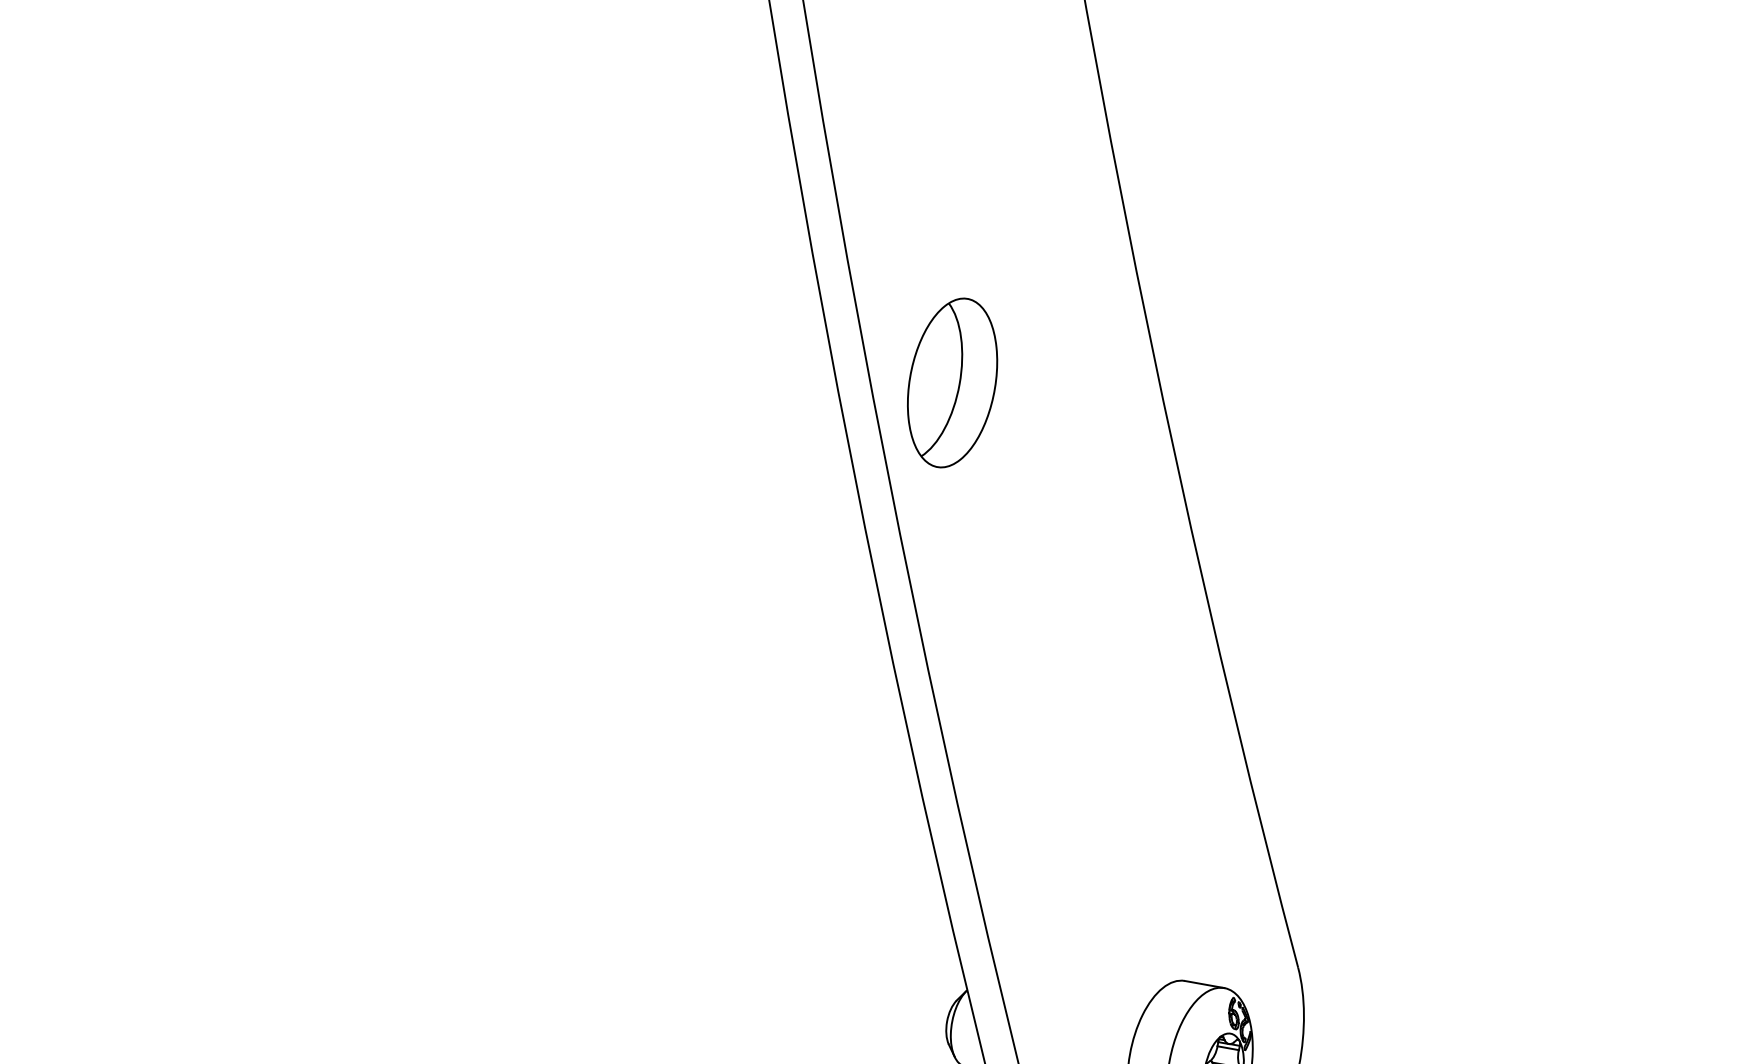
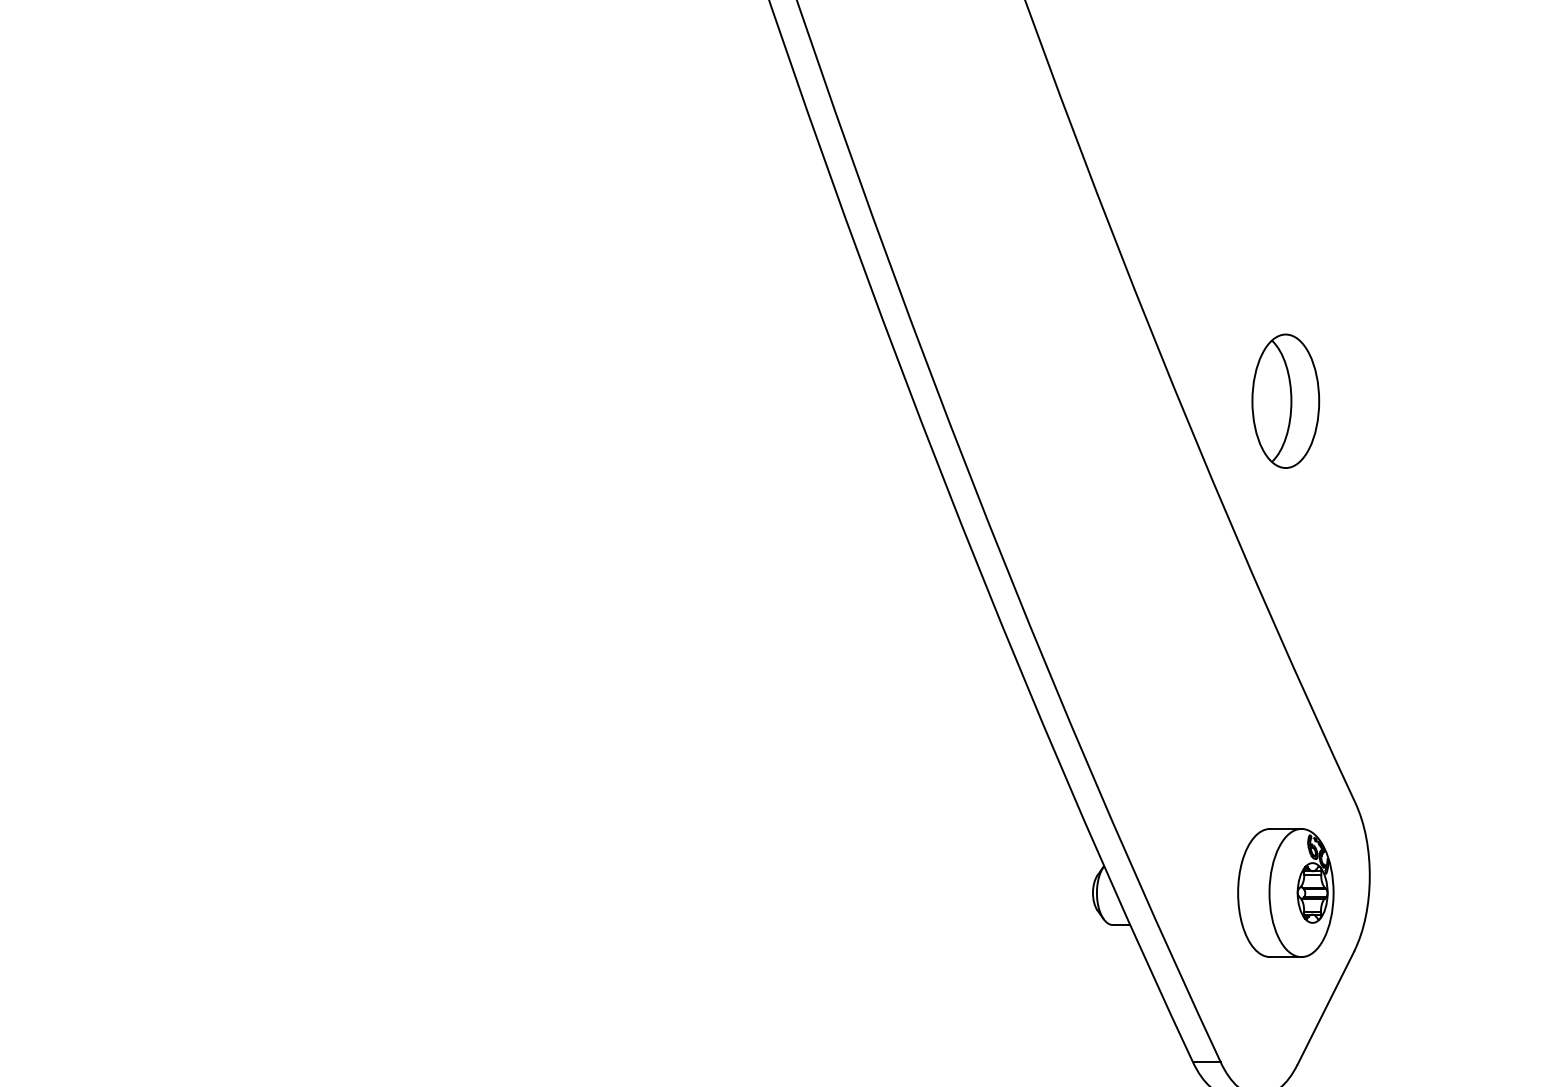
part: (952, 381) -> (1285, 400), moved

